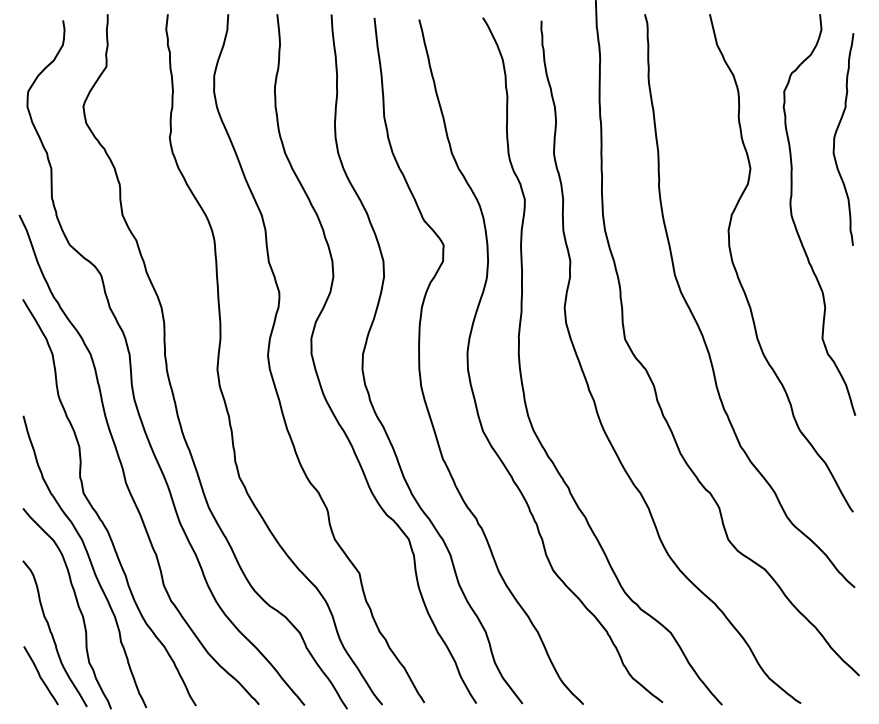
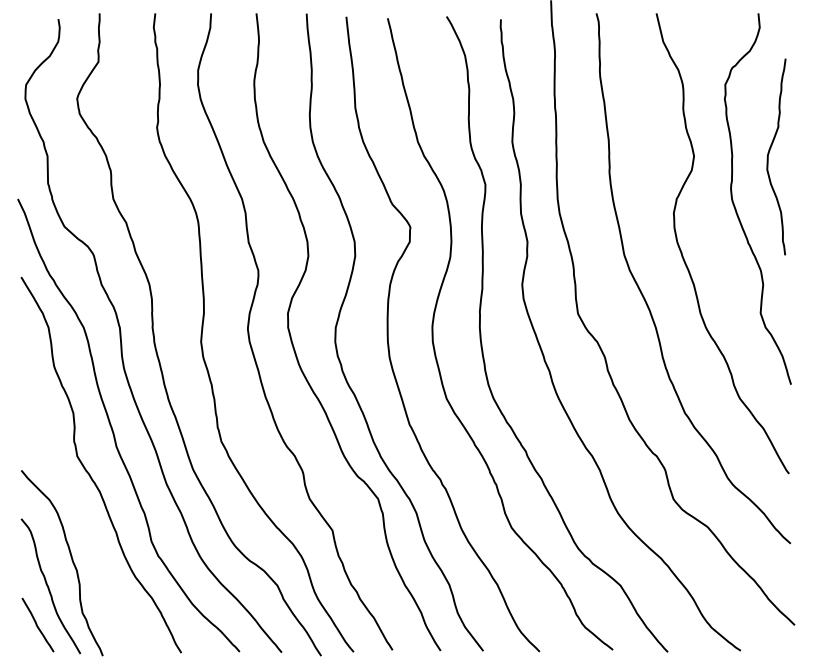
curve: (835, 139) -> (769, 156), moved
curve: (88, 559) -> (81, 517), removed

